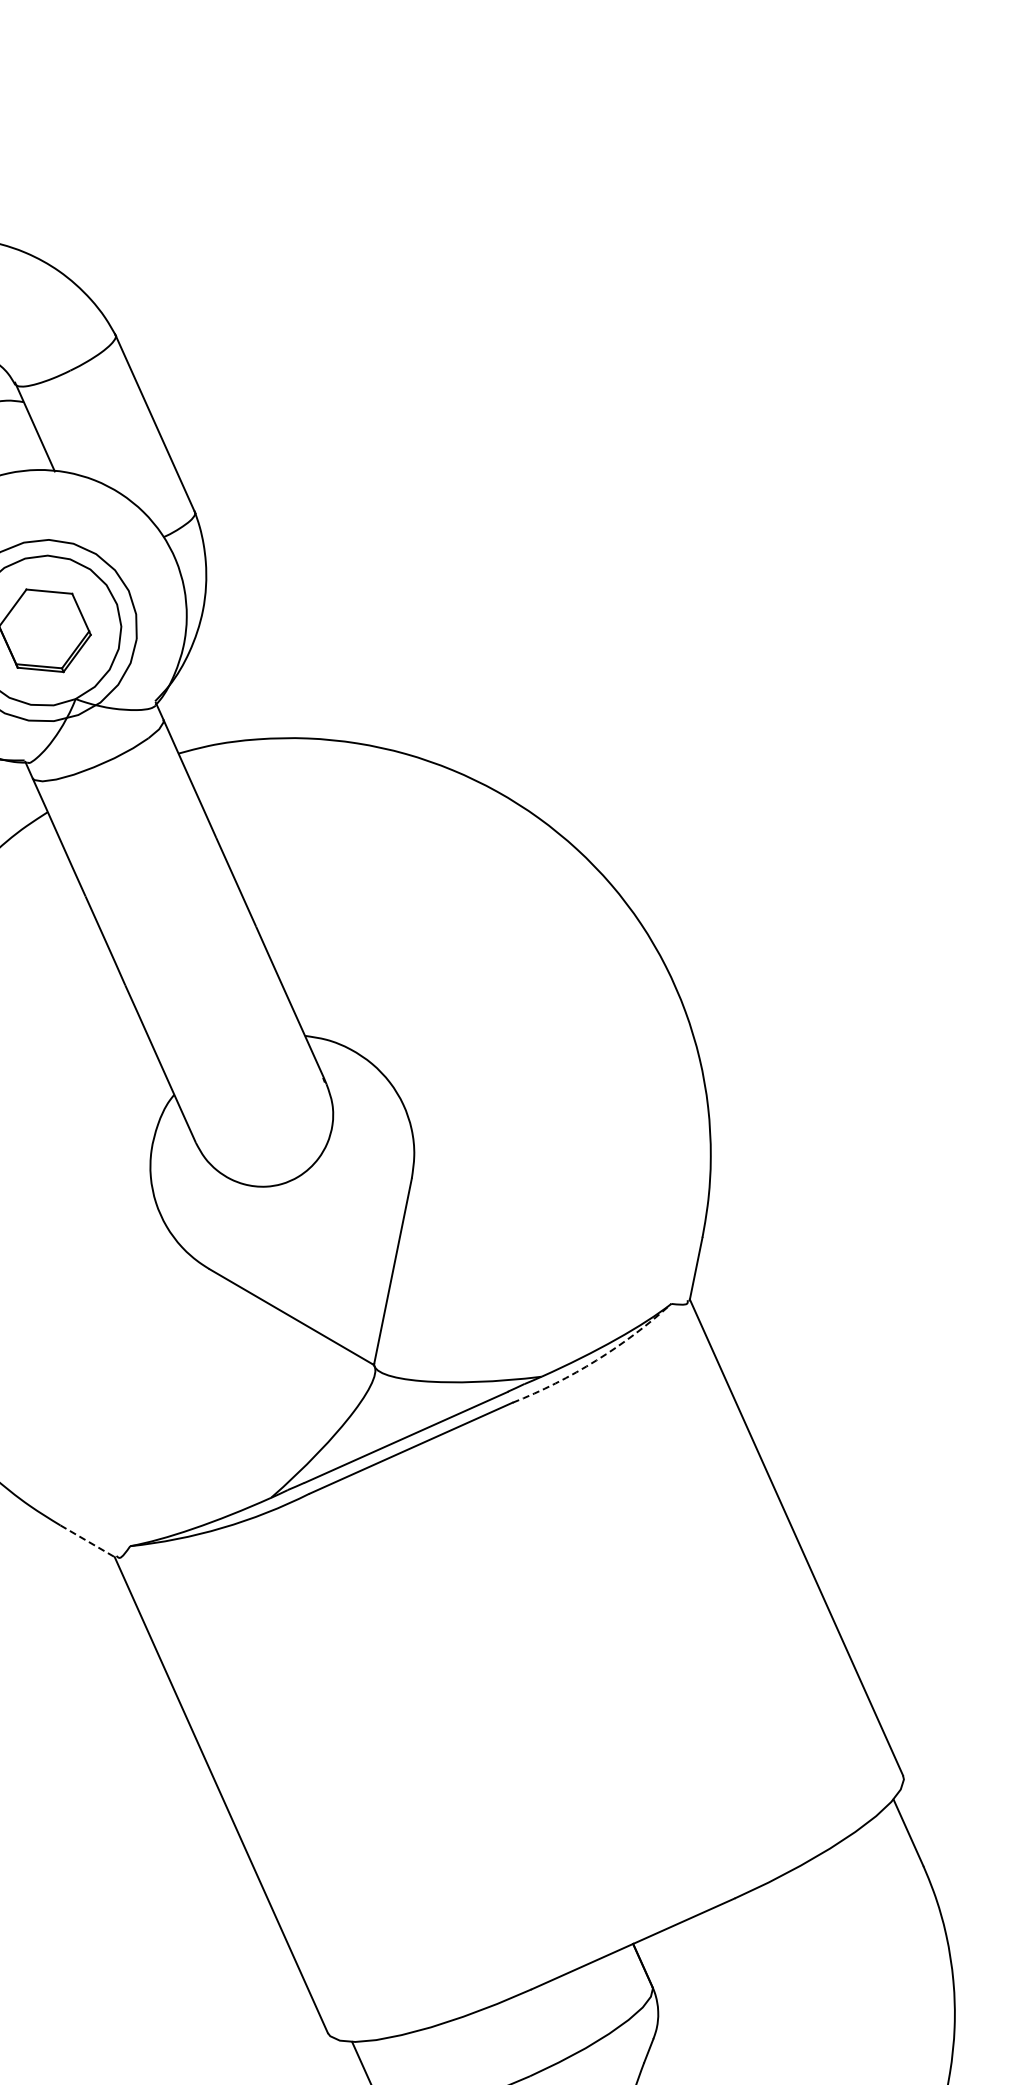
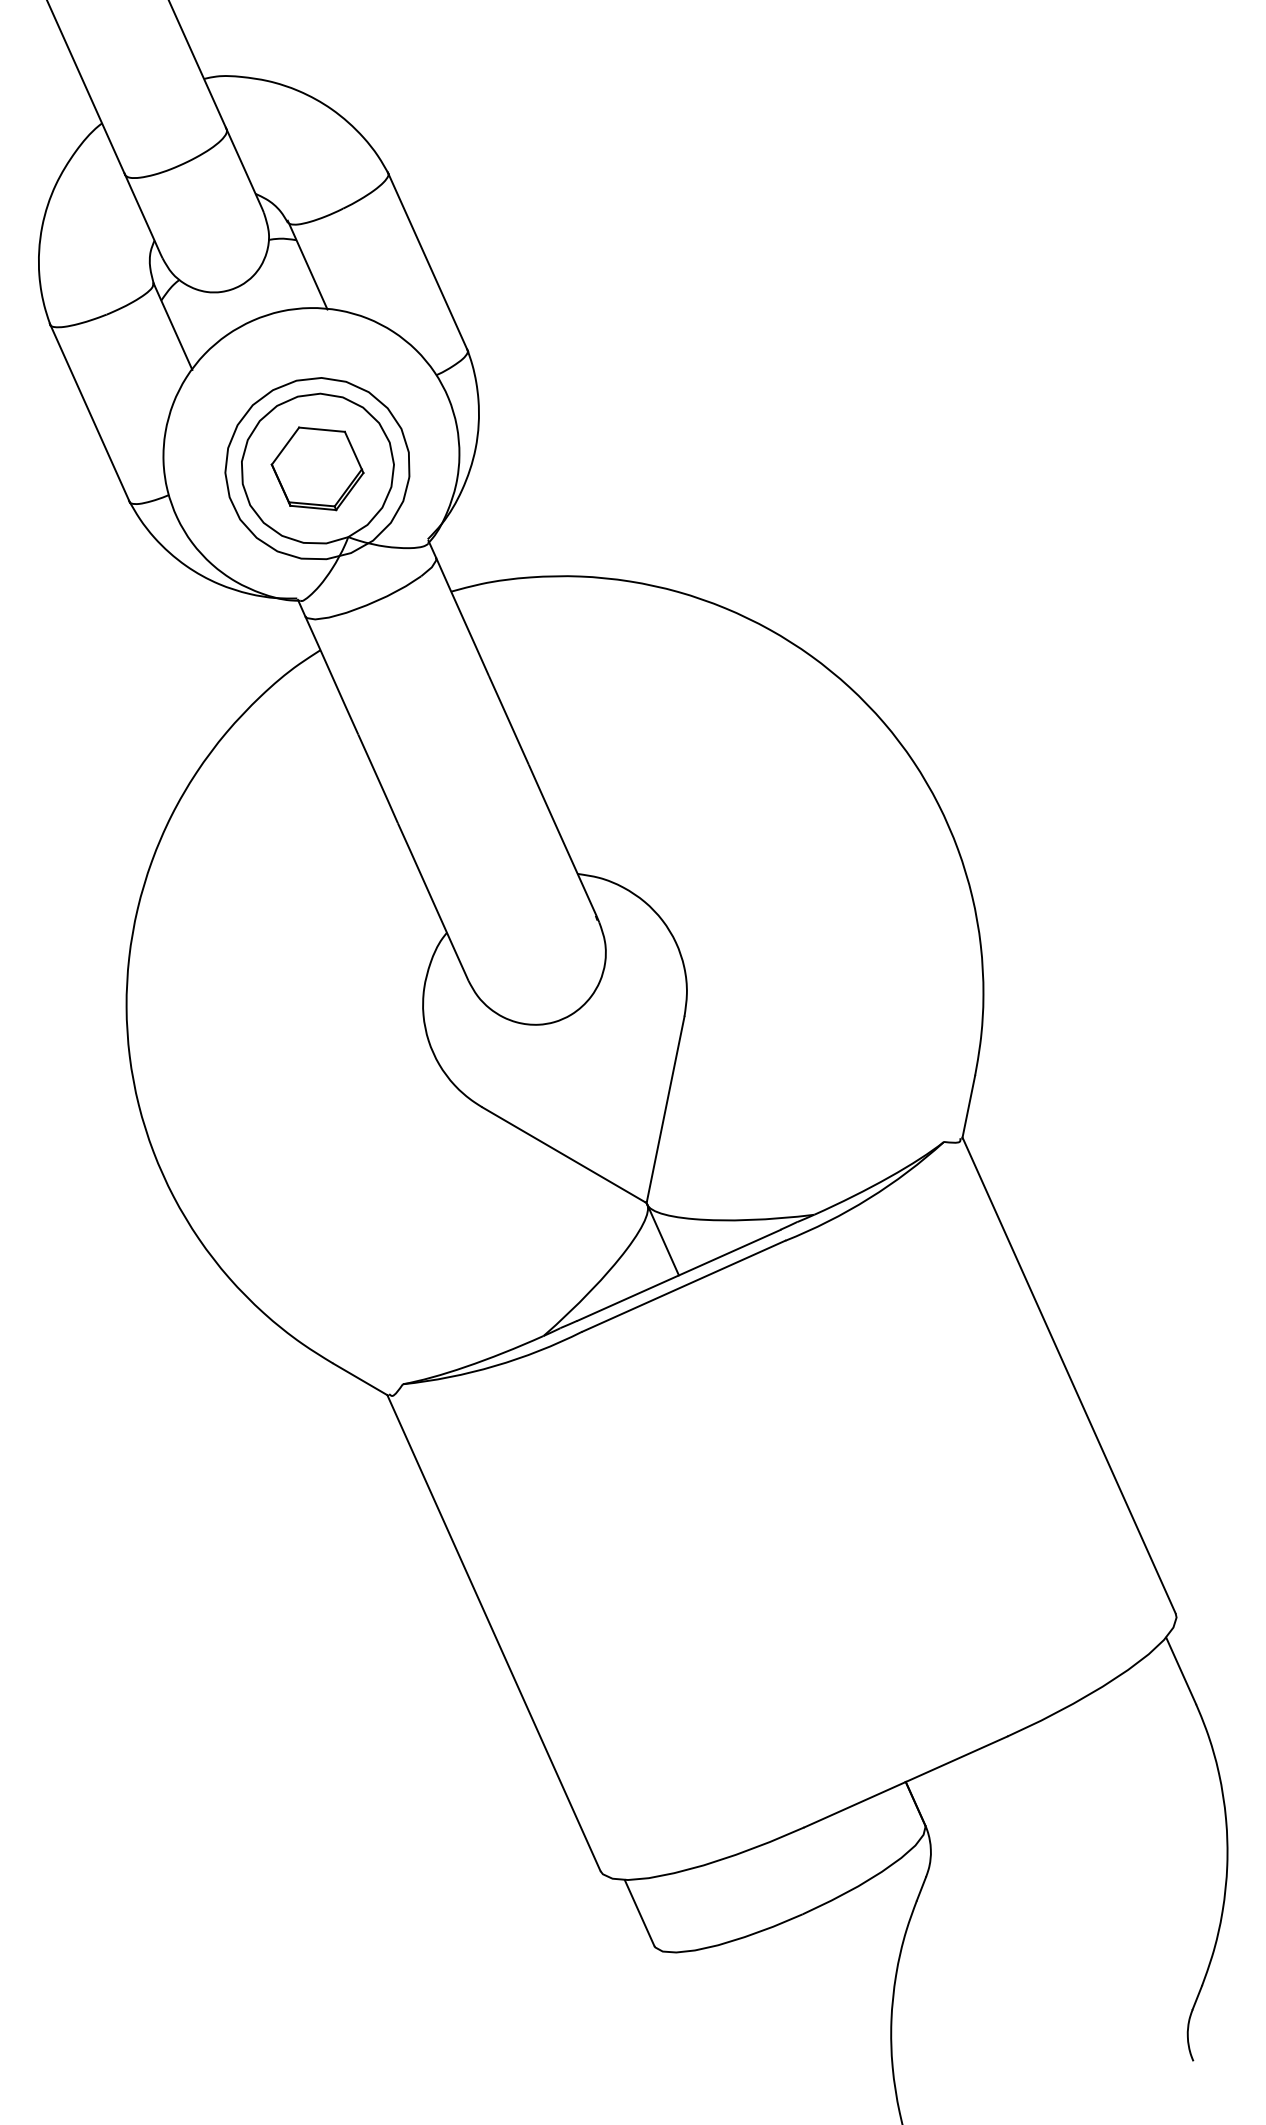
arc: (596, 1360) -> (869, 1198), dashed -> solid
line: (389, 1401) -> (662, 1239), added
line: (87, 1541) -> (360, 1379), dashed -> solid

